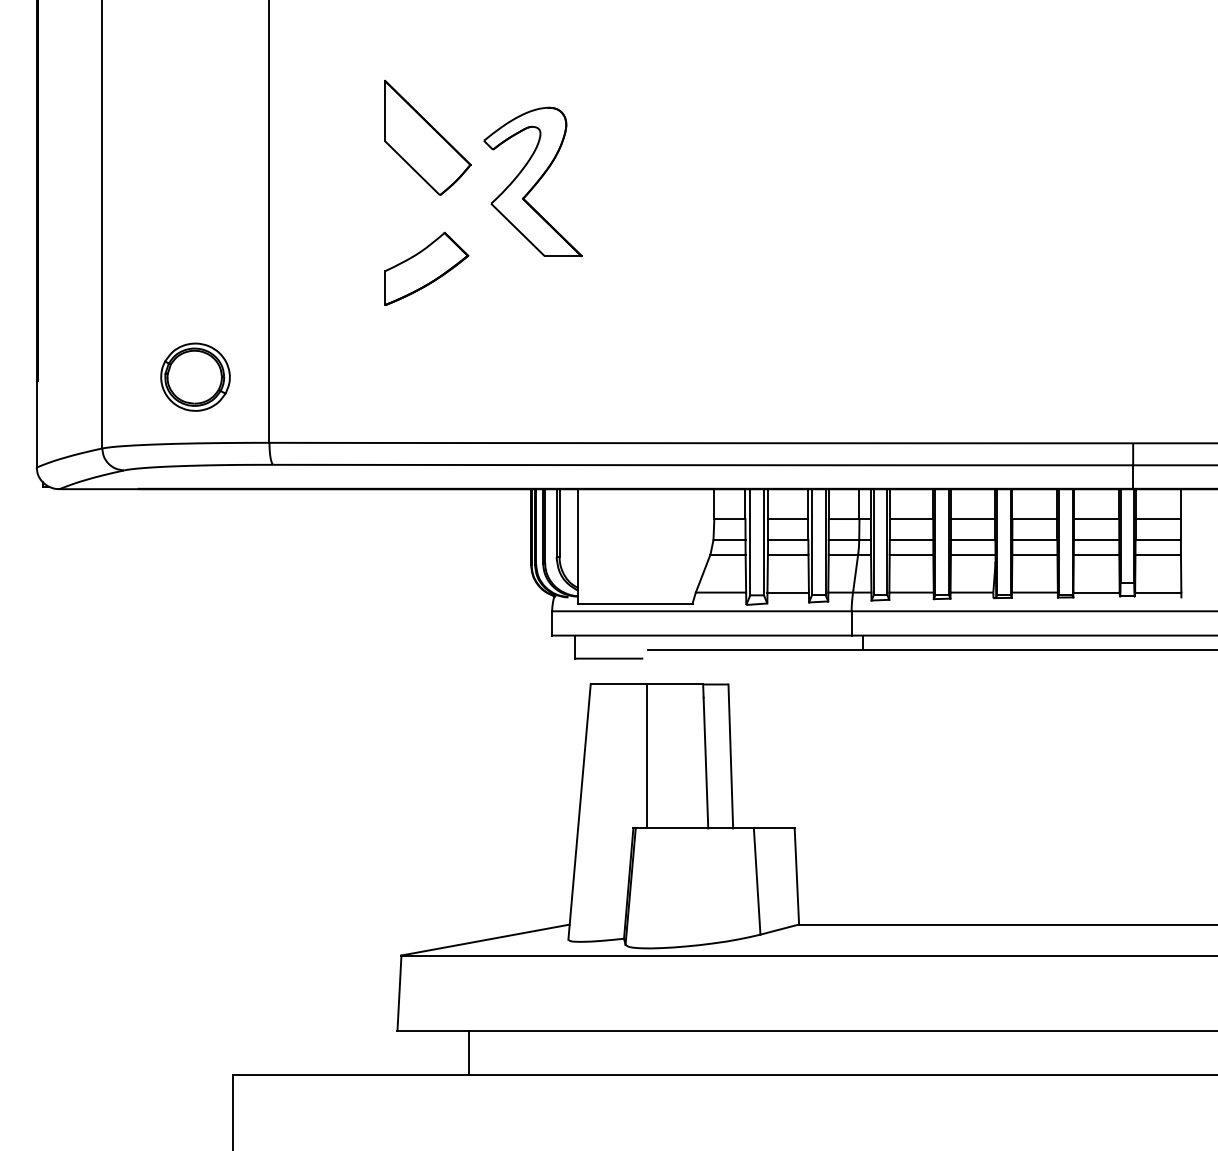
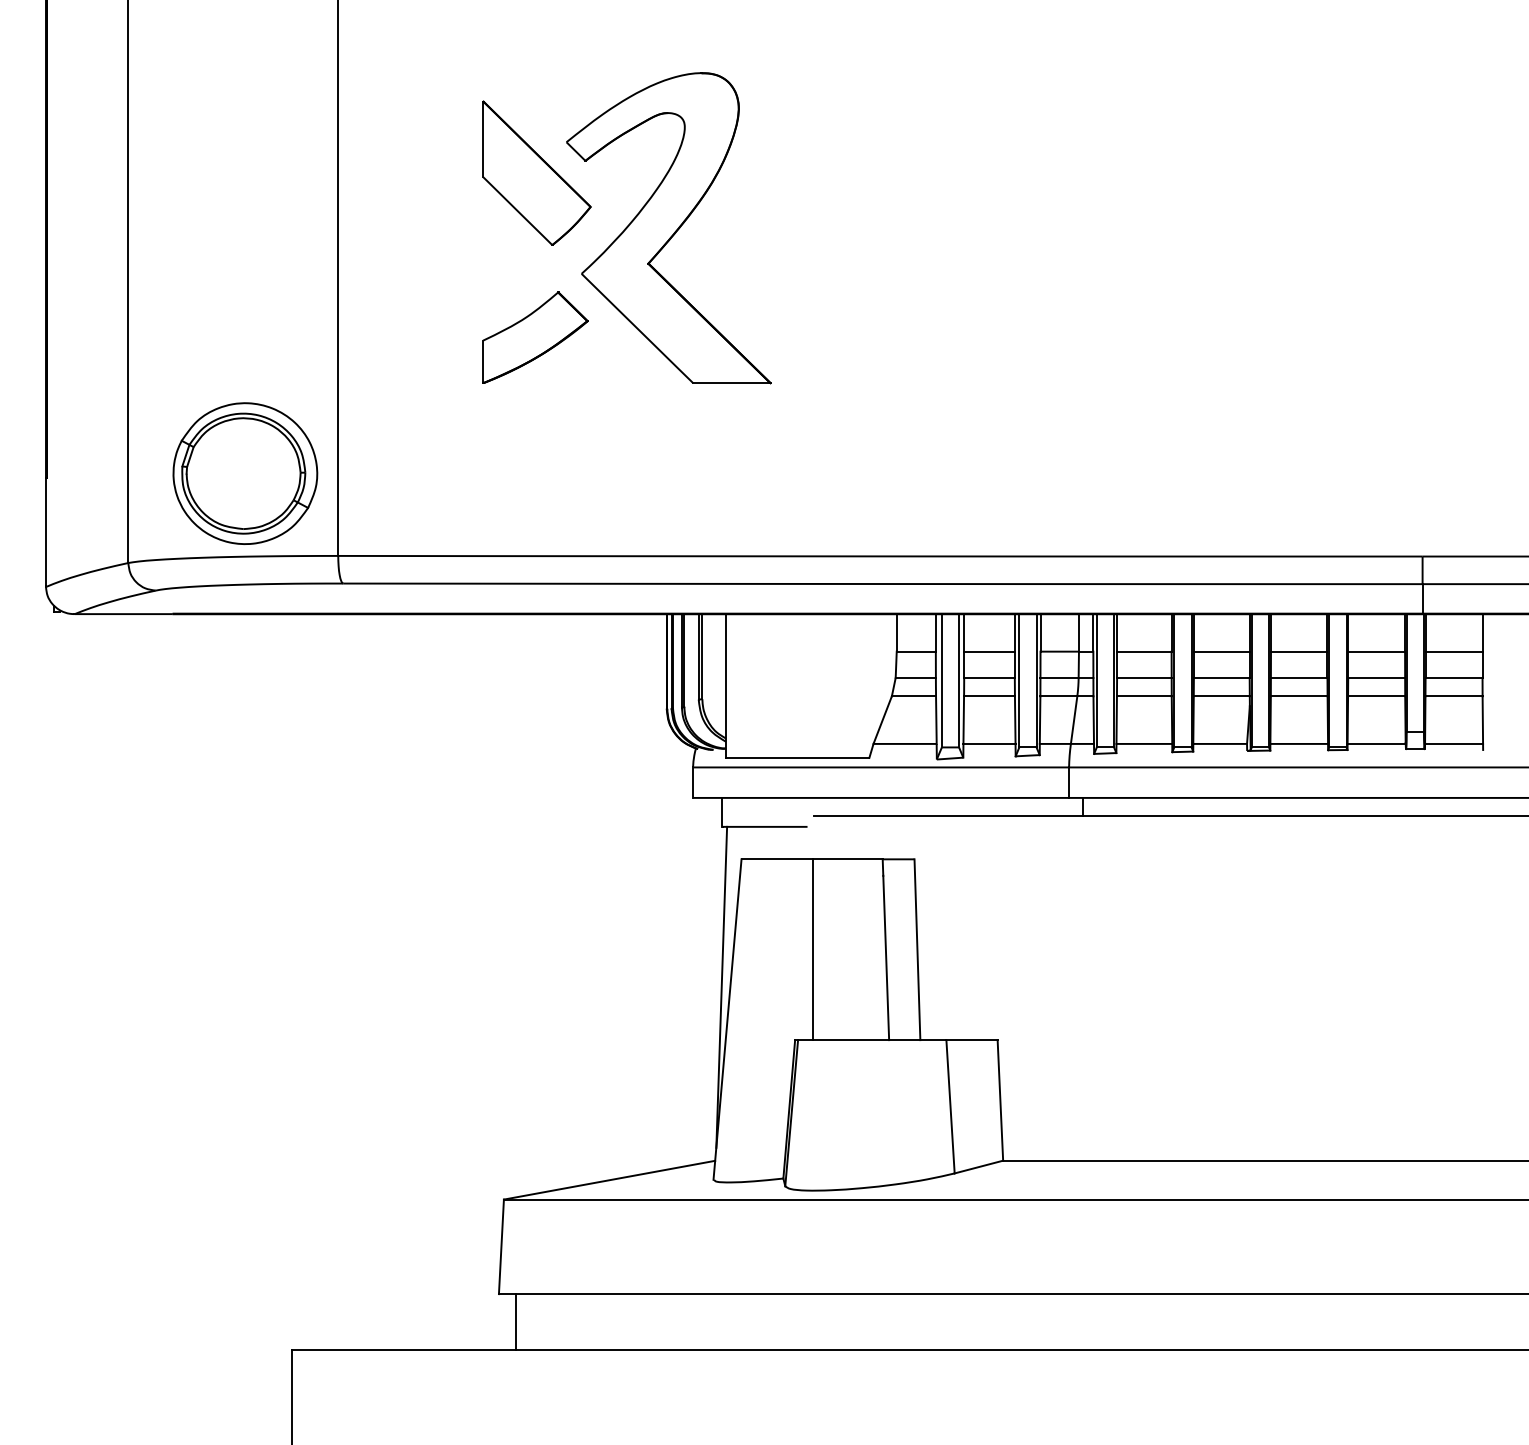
part: (532, 182) -> (668, 228), size x1.67
part: (195, 377) -> (245, 473), size x1.67
line: (574, 785) -> (721, 986), added
line: (469, 1053) -> (516, 1322), moved

